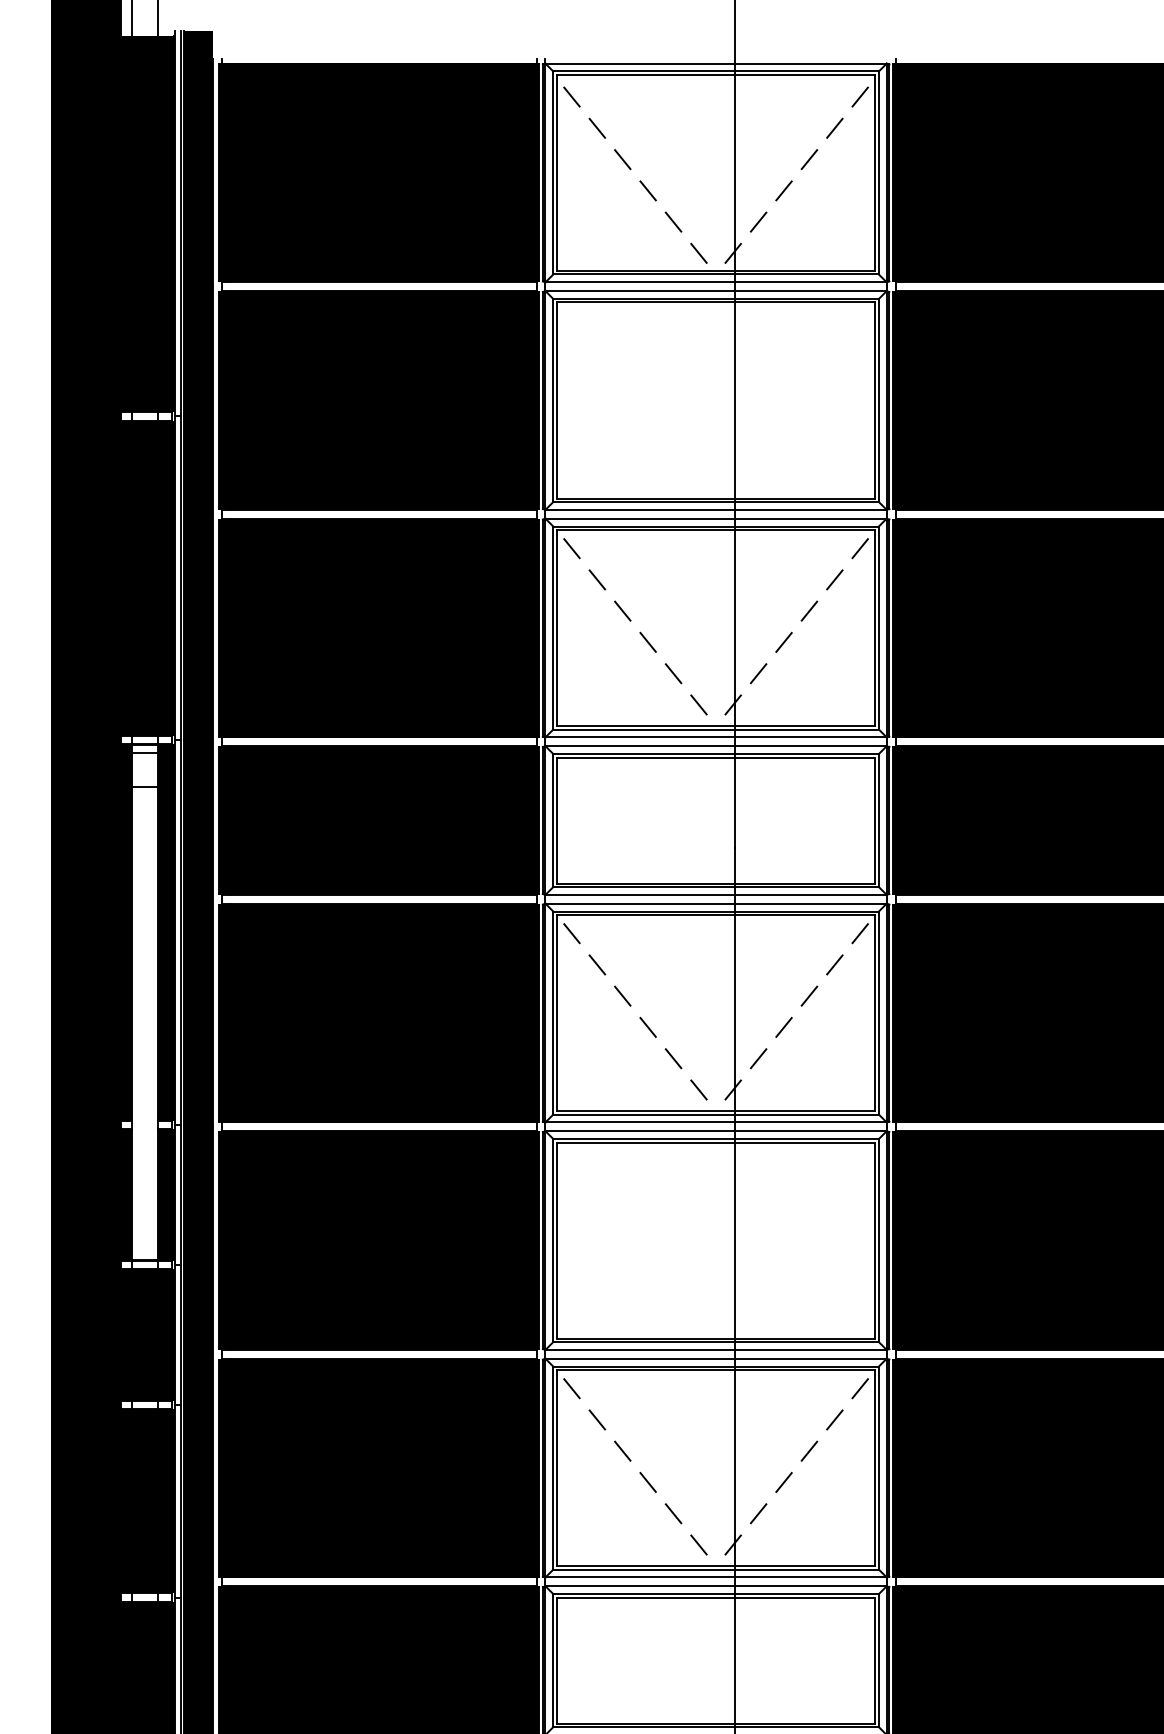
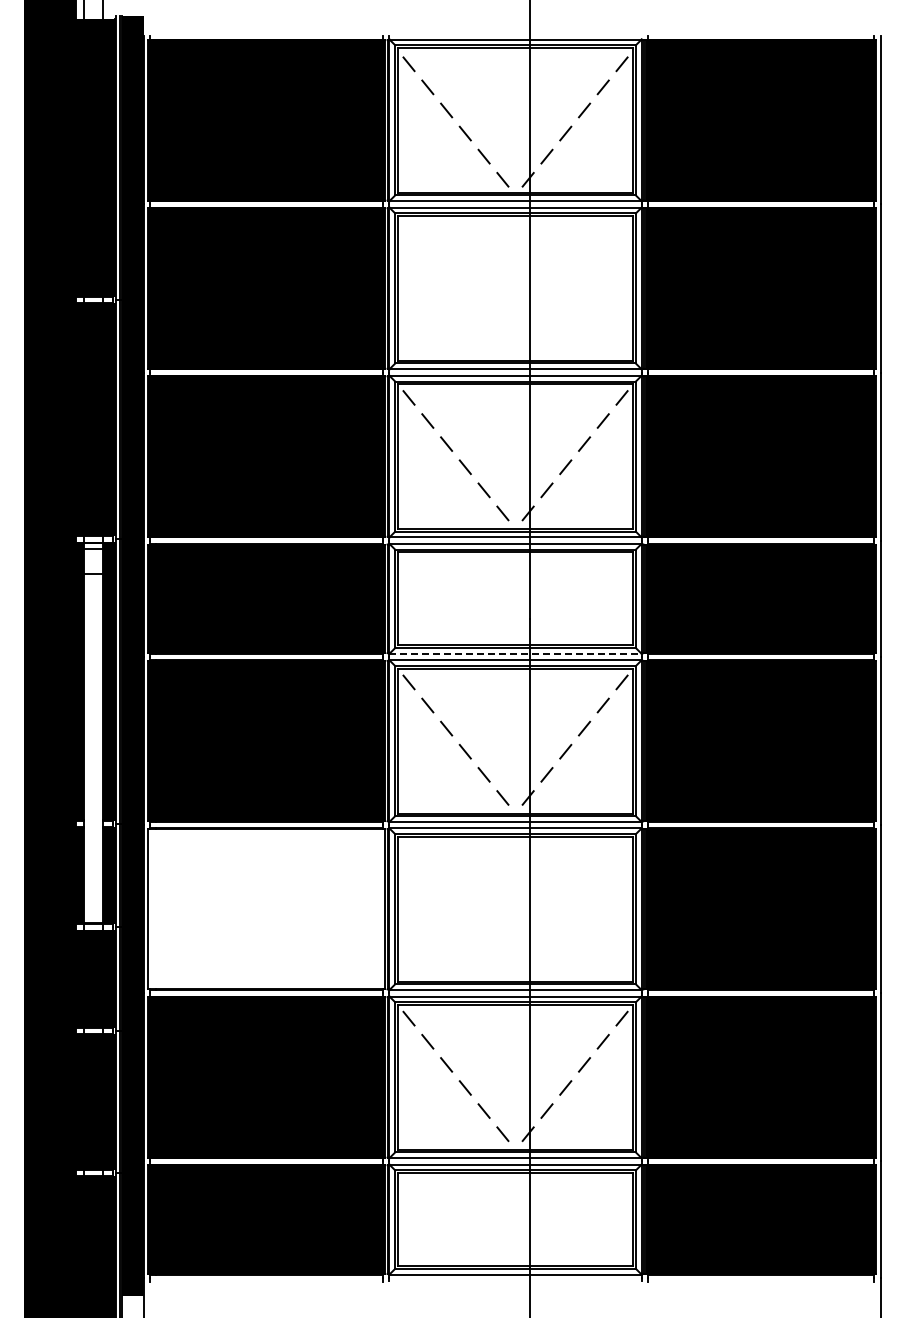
line: (717, 894) -> (516, 653), solid -> dashed
fill: (379, 1240) -> (266, 909), removed

